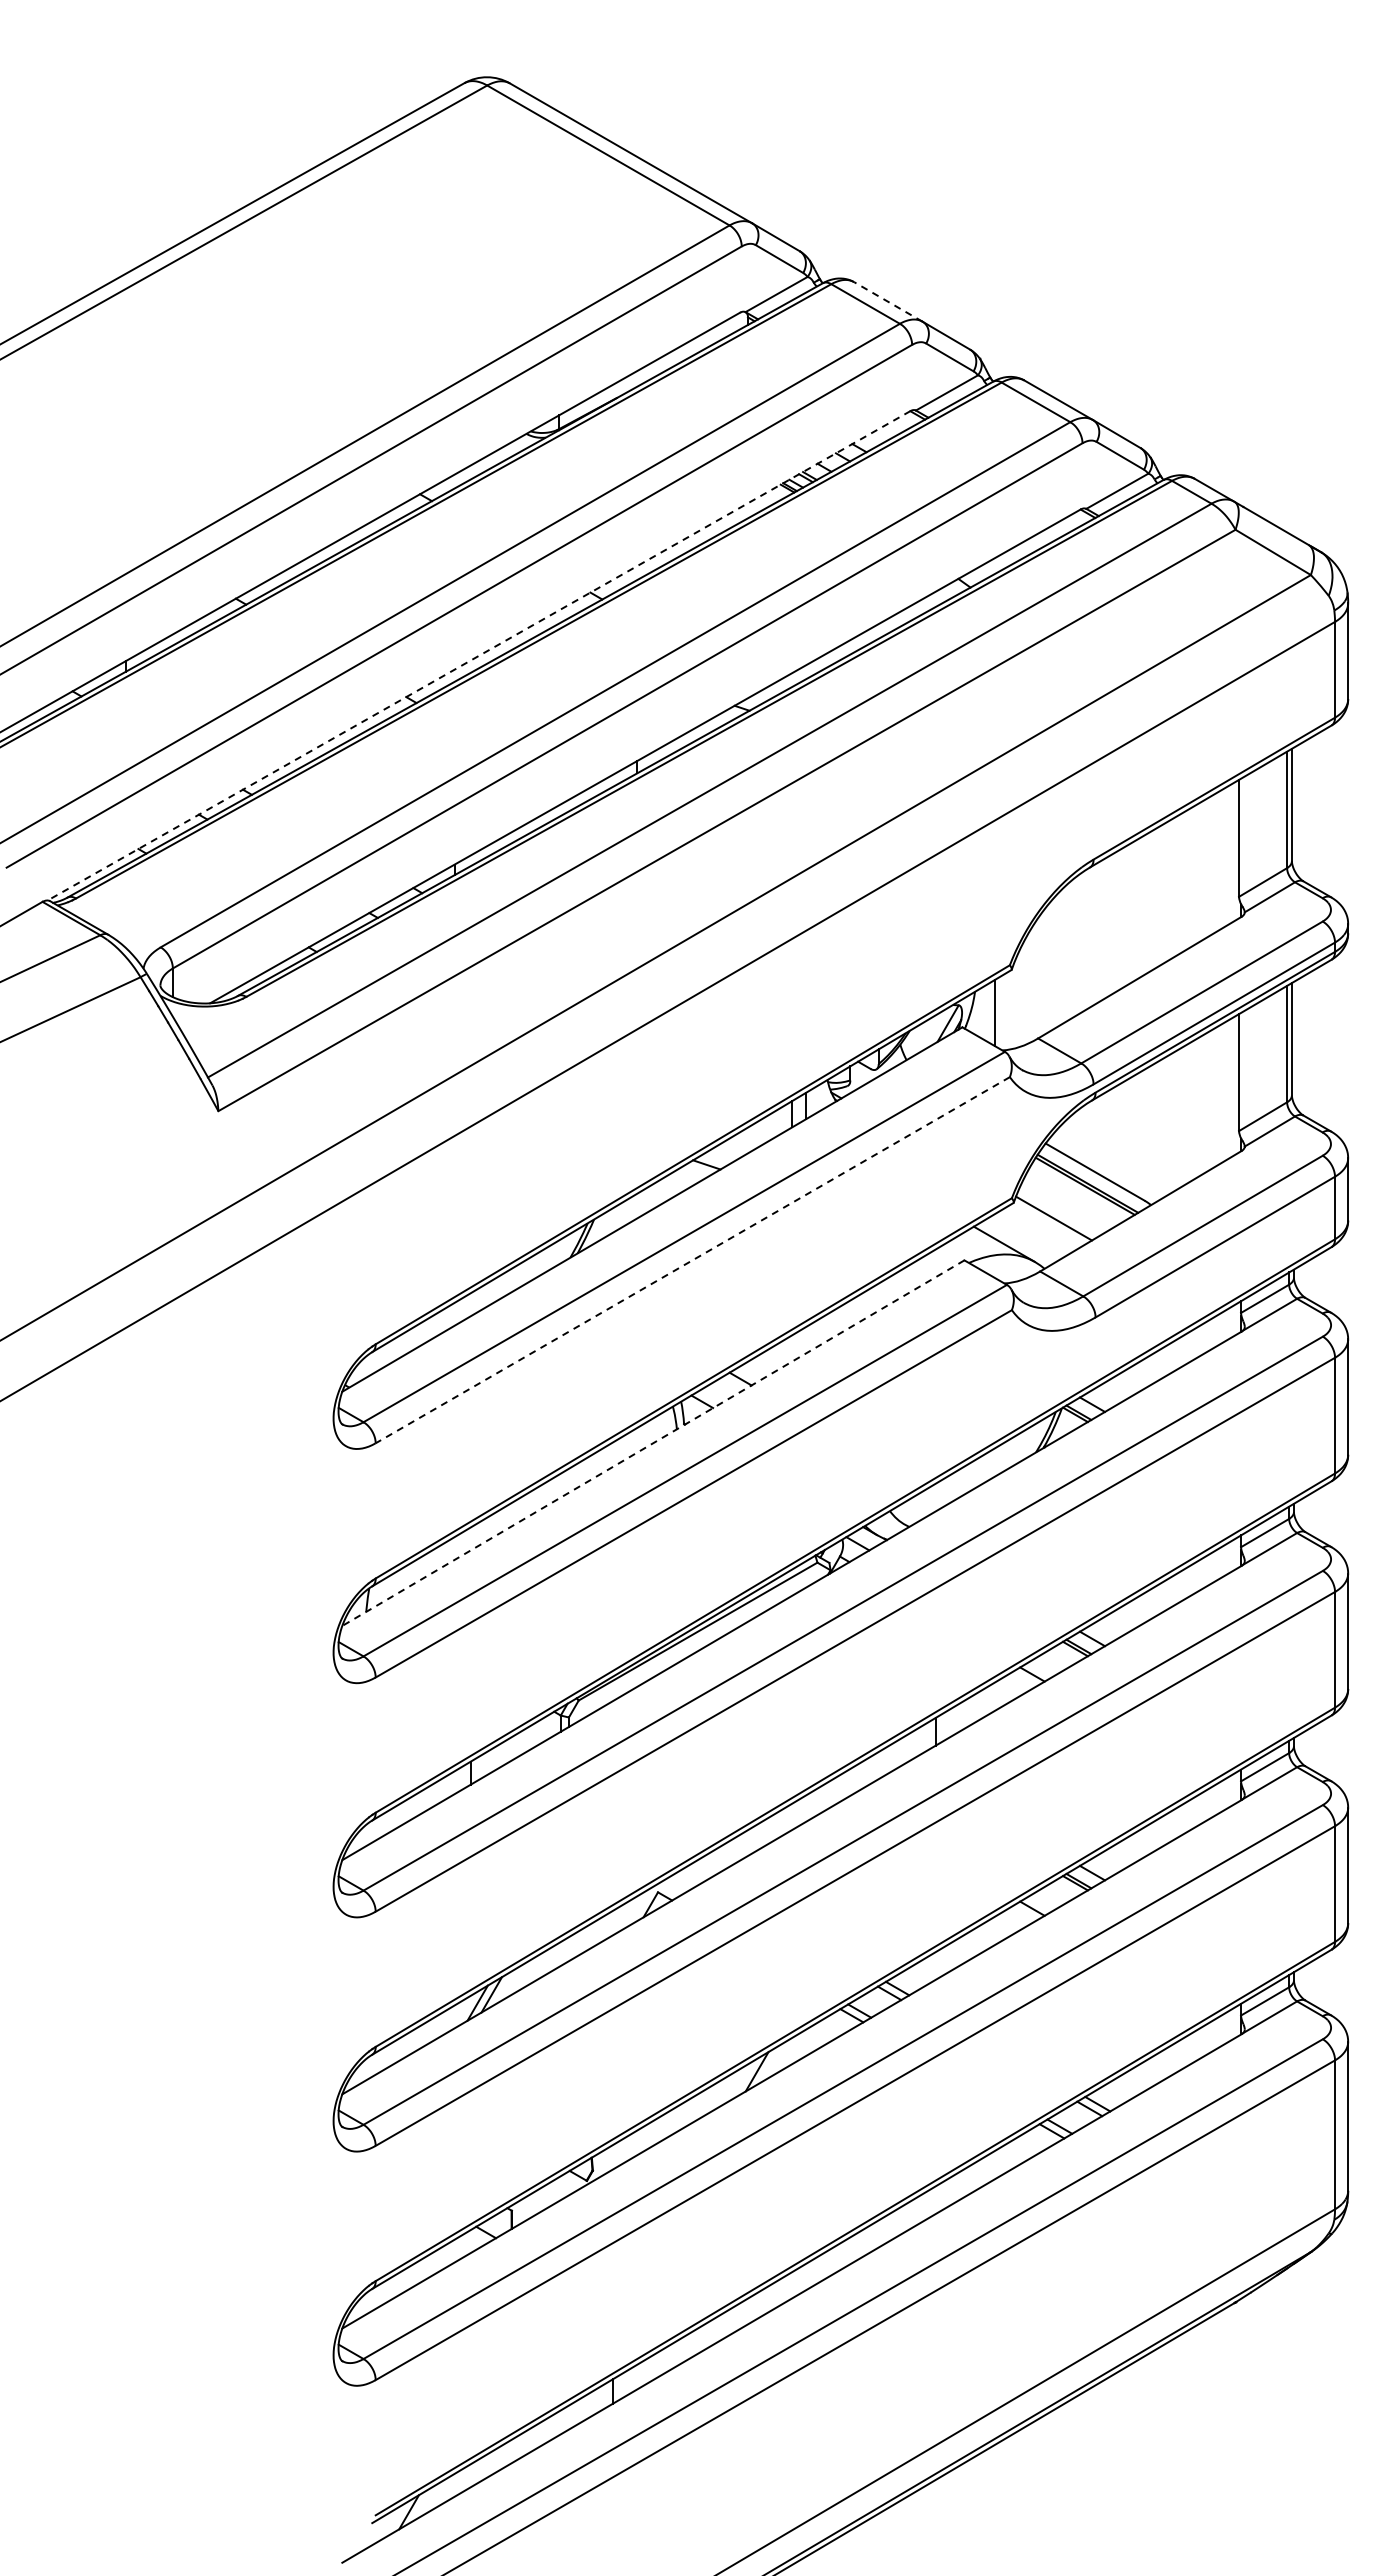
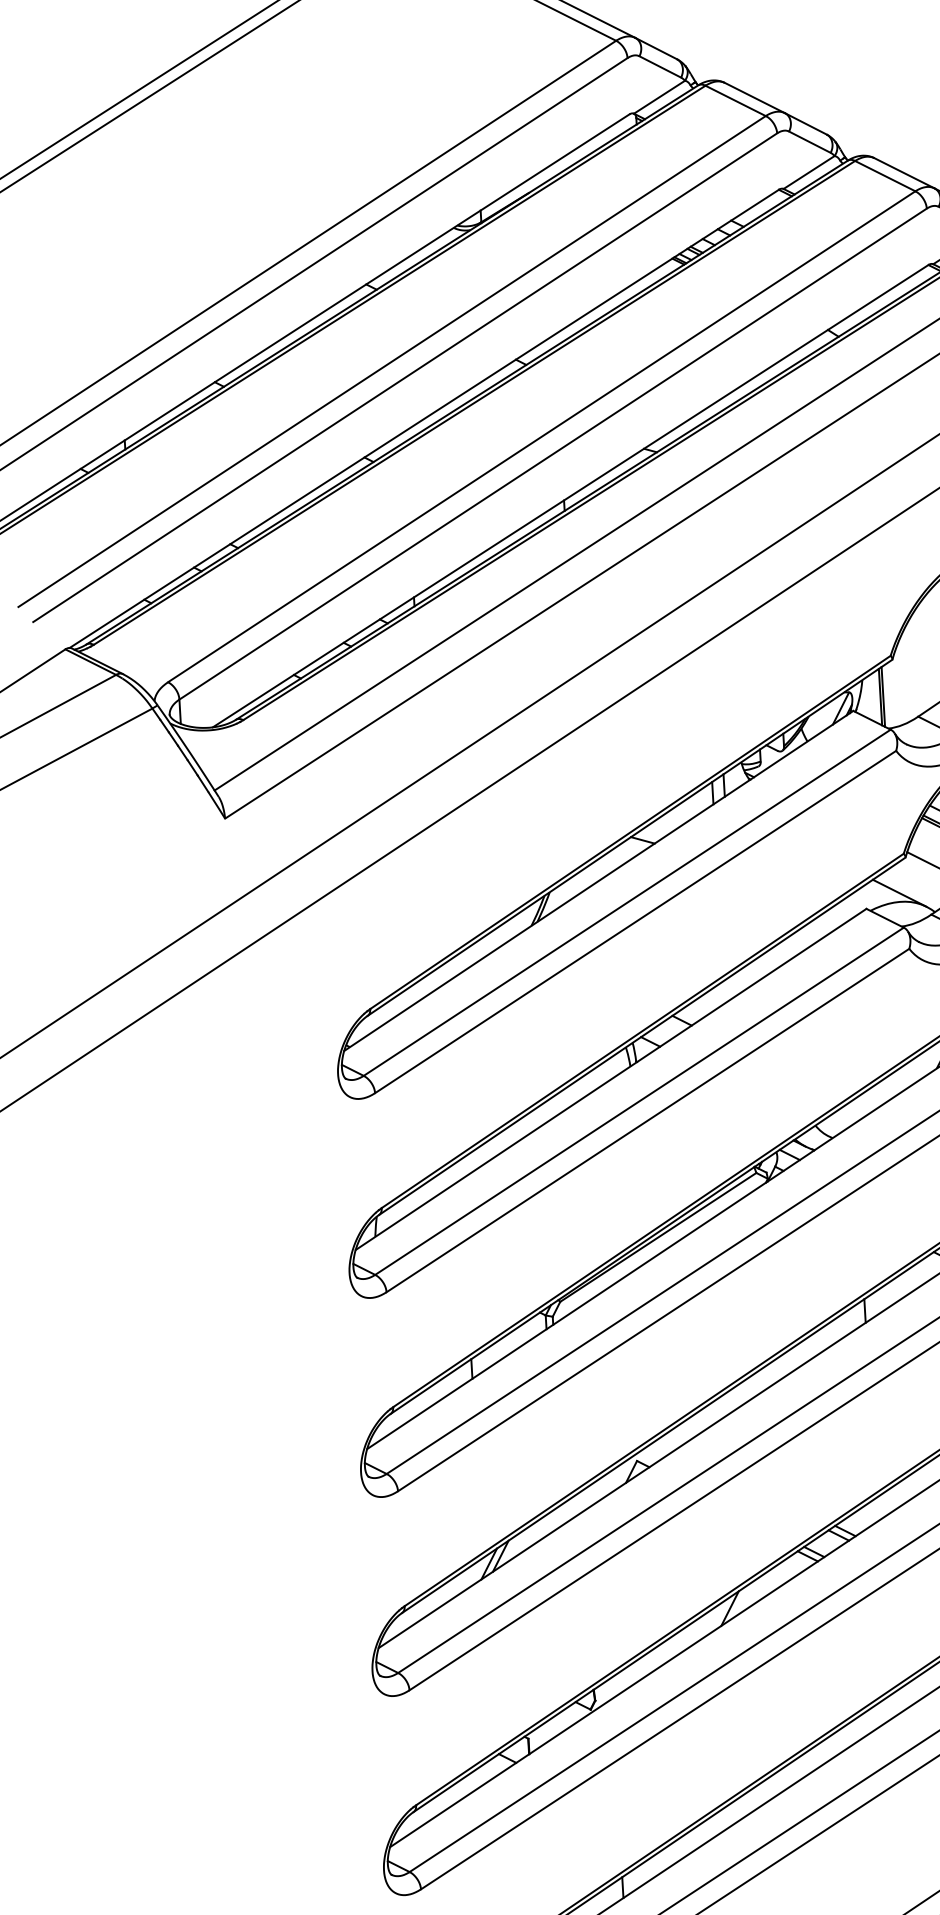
line: (887, 301) -> (754, 97), dashed -> solid
line: (479, 655) -> (424, 418), dashed -> solid
line: (998, 1012) -> (883, 696), added
line: (692, 1260) -> (635, 922), dashed -> solid
line: (653, 1443) -> (611, 1079), dashed -> solid

